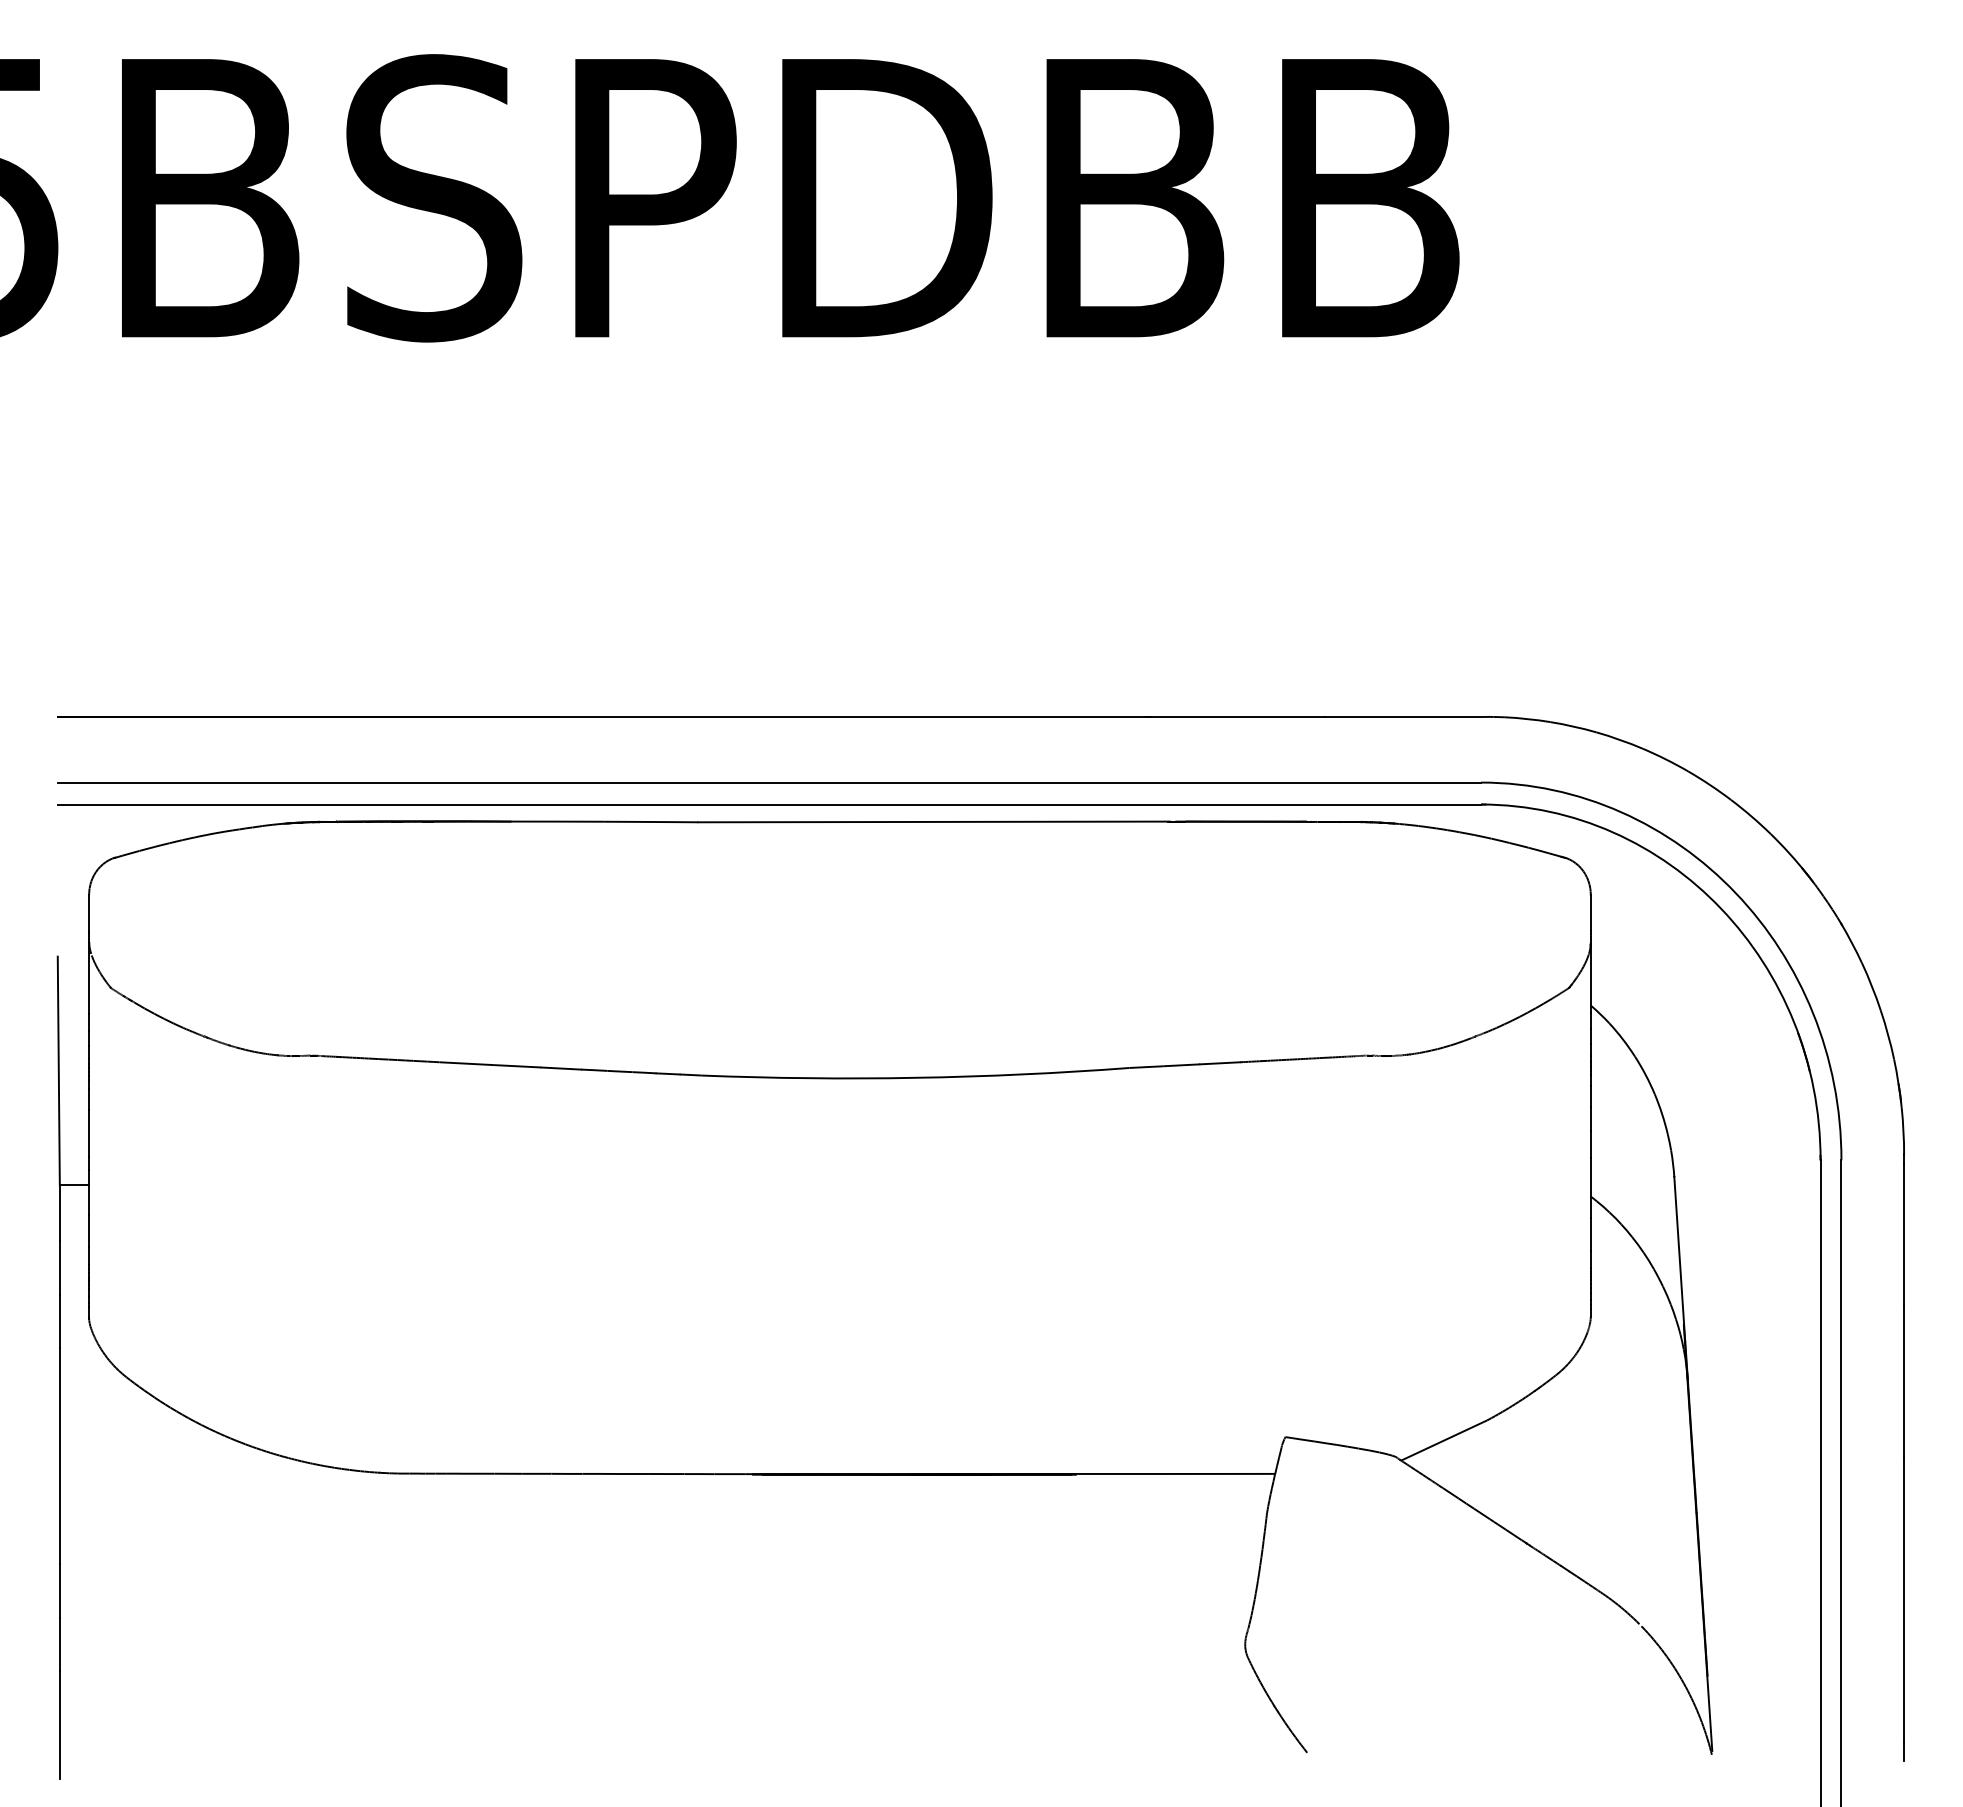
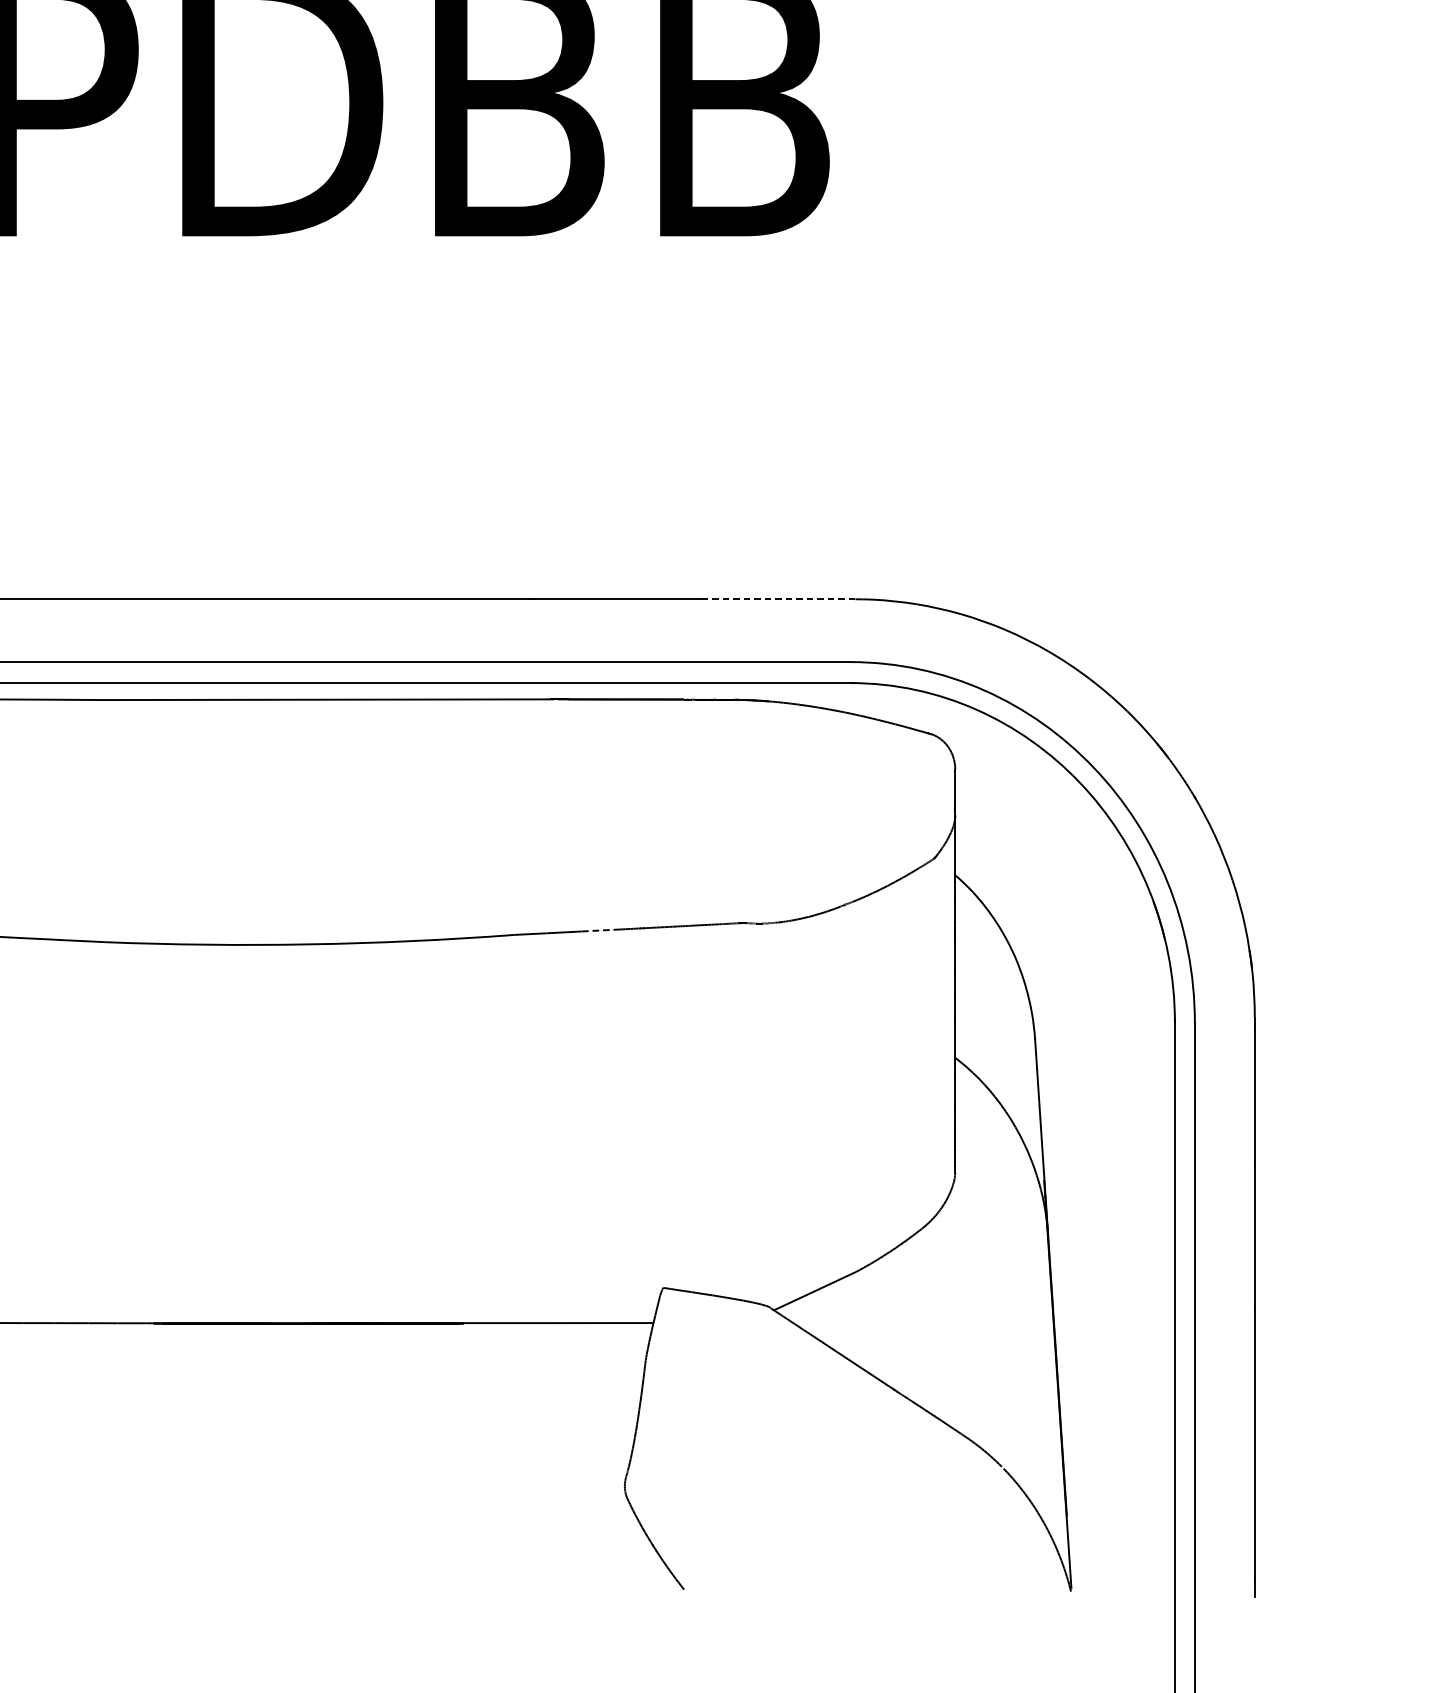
line: (1405, 716) -> (778, 598), solid -> dashed
line: (1219, 1063) -> (600, 930), solid -> dashed

